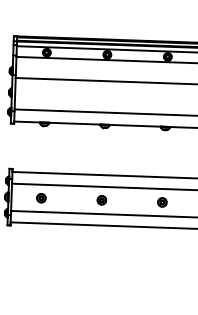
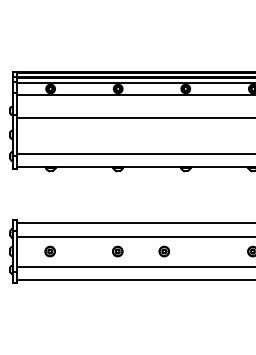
part: (161, 202) -> (163, 251), moved

